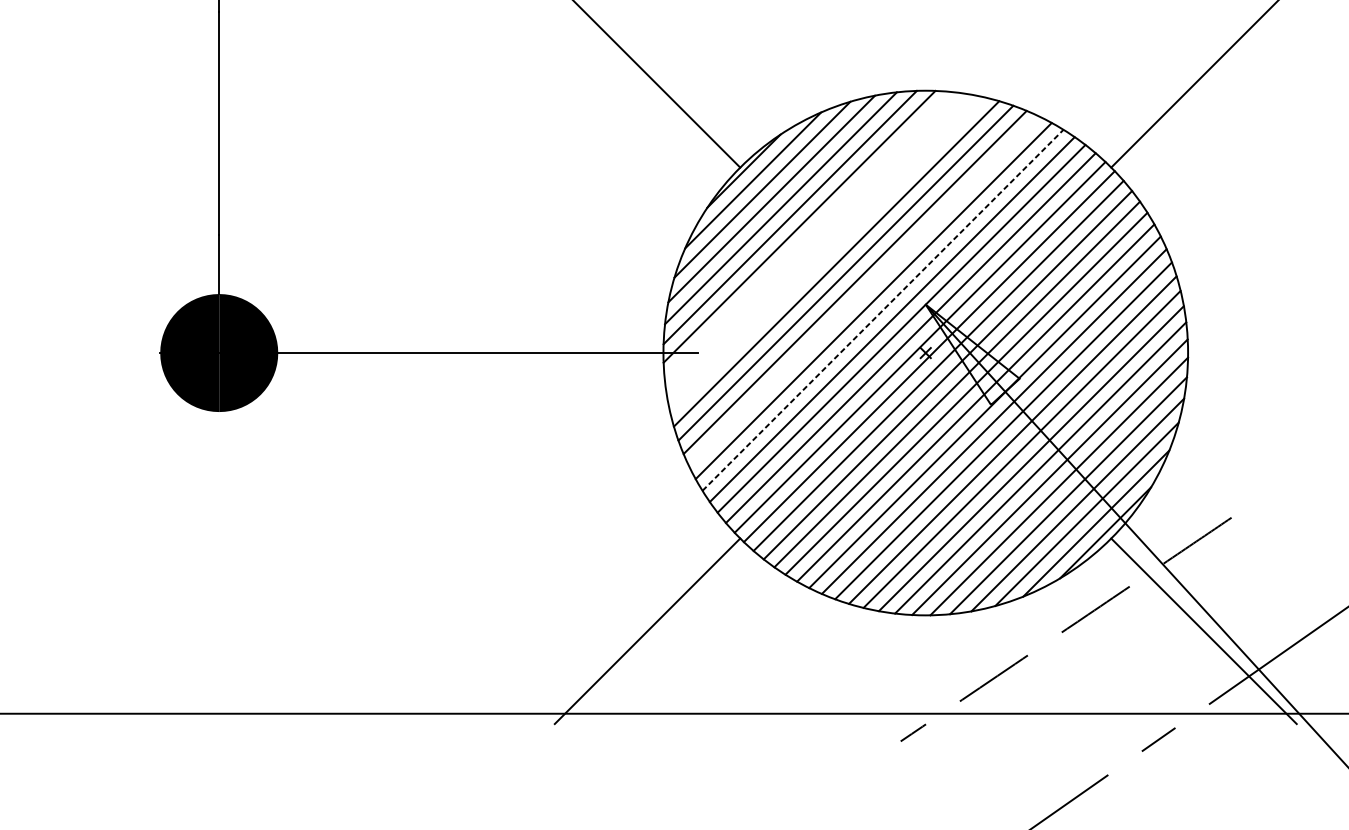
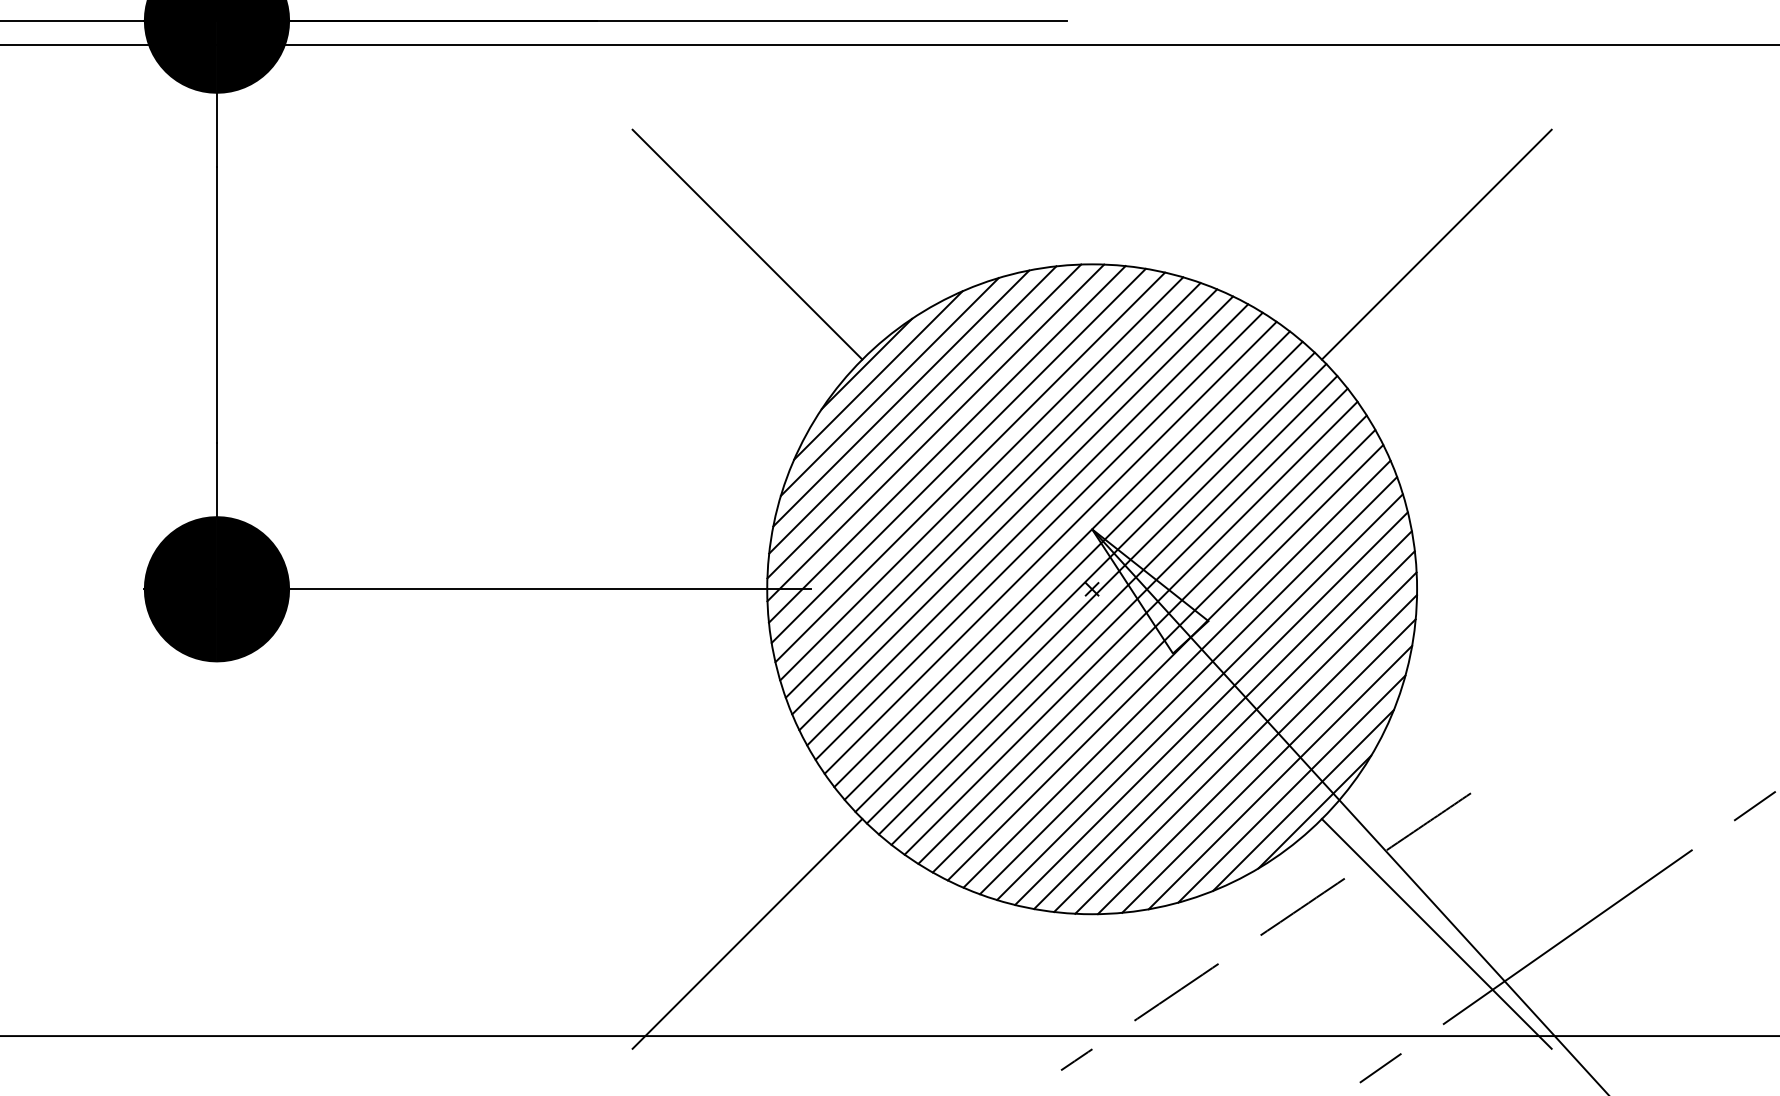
line: (808, 236) -> (946, 444), added
line: (817, 245) -> (958, 455), added
line: (827, 254) -> (970, 467), added
line: (864, 291) -> (1016, 513), added
line: (883, 309) -> (1039, 535), dashed -> solid

